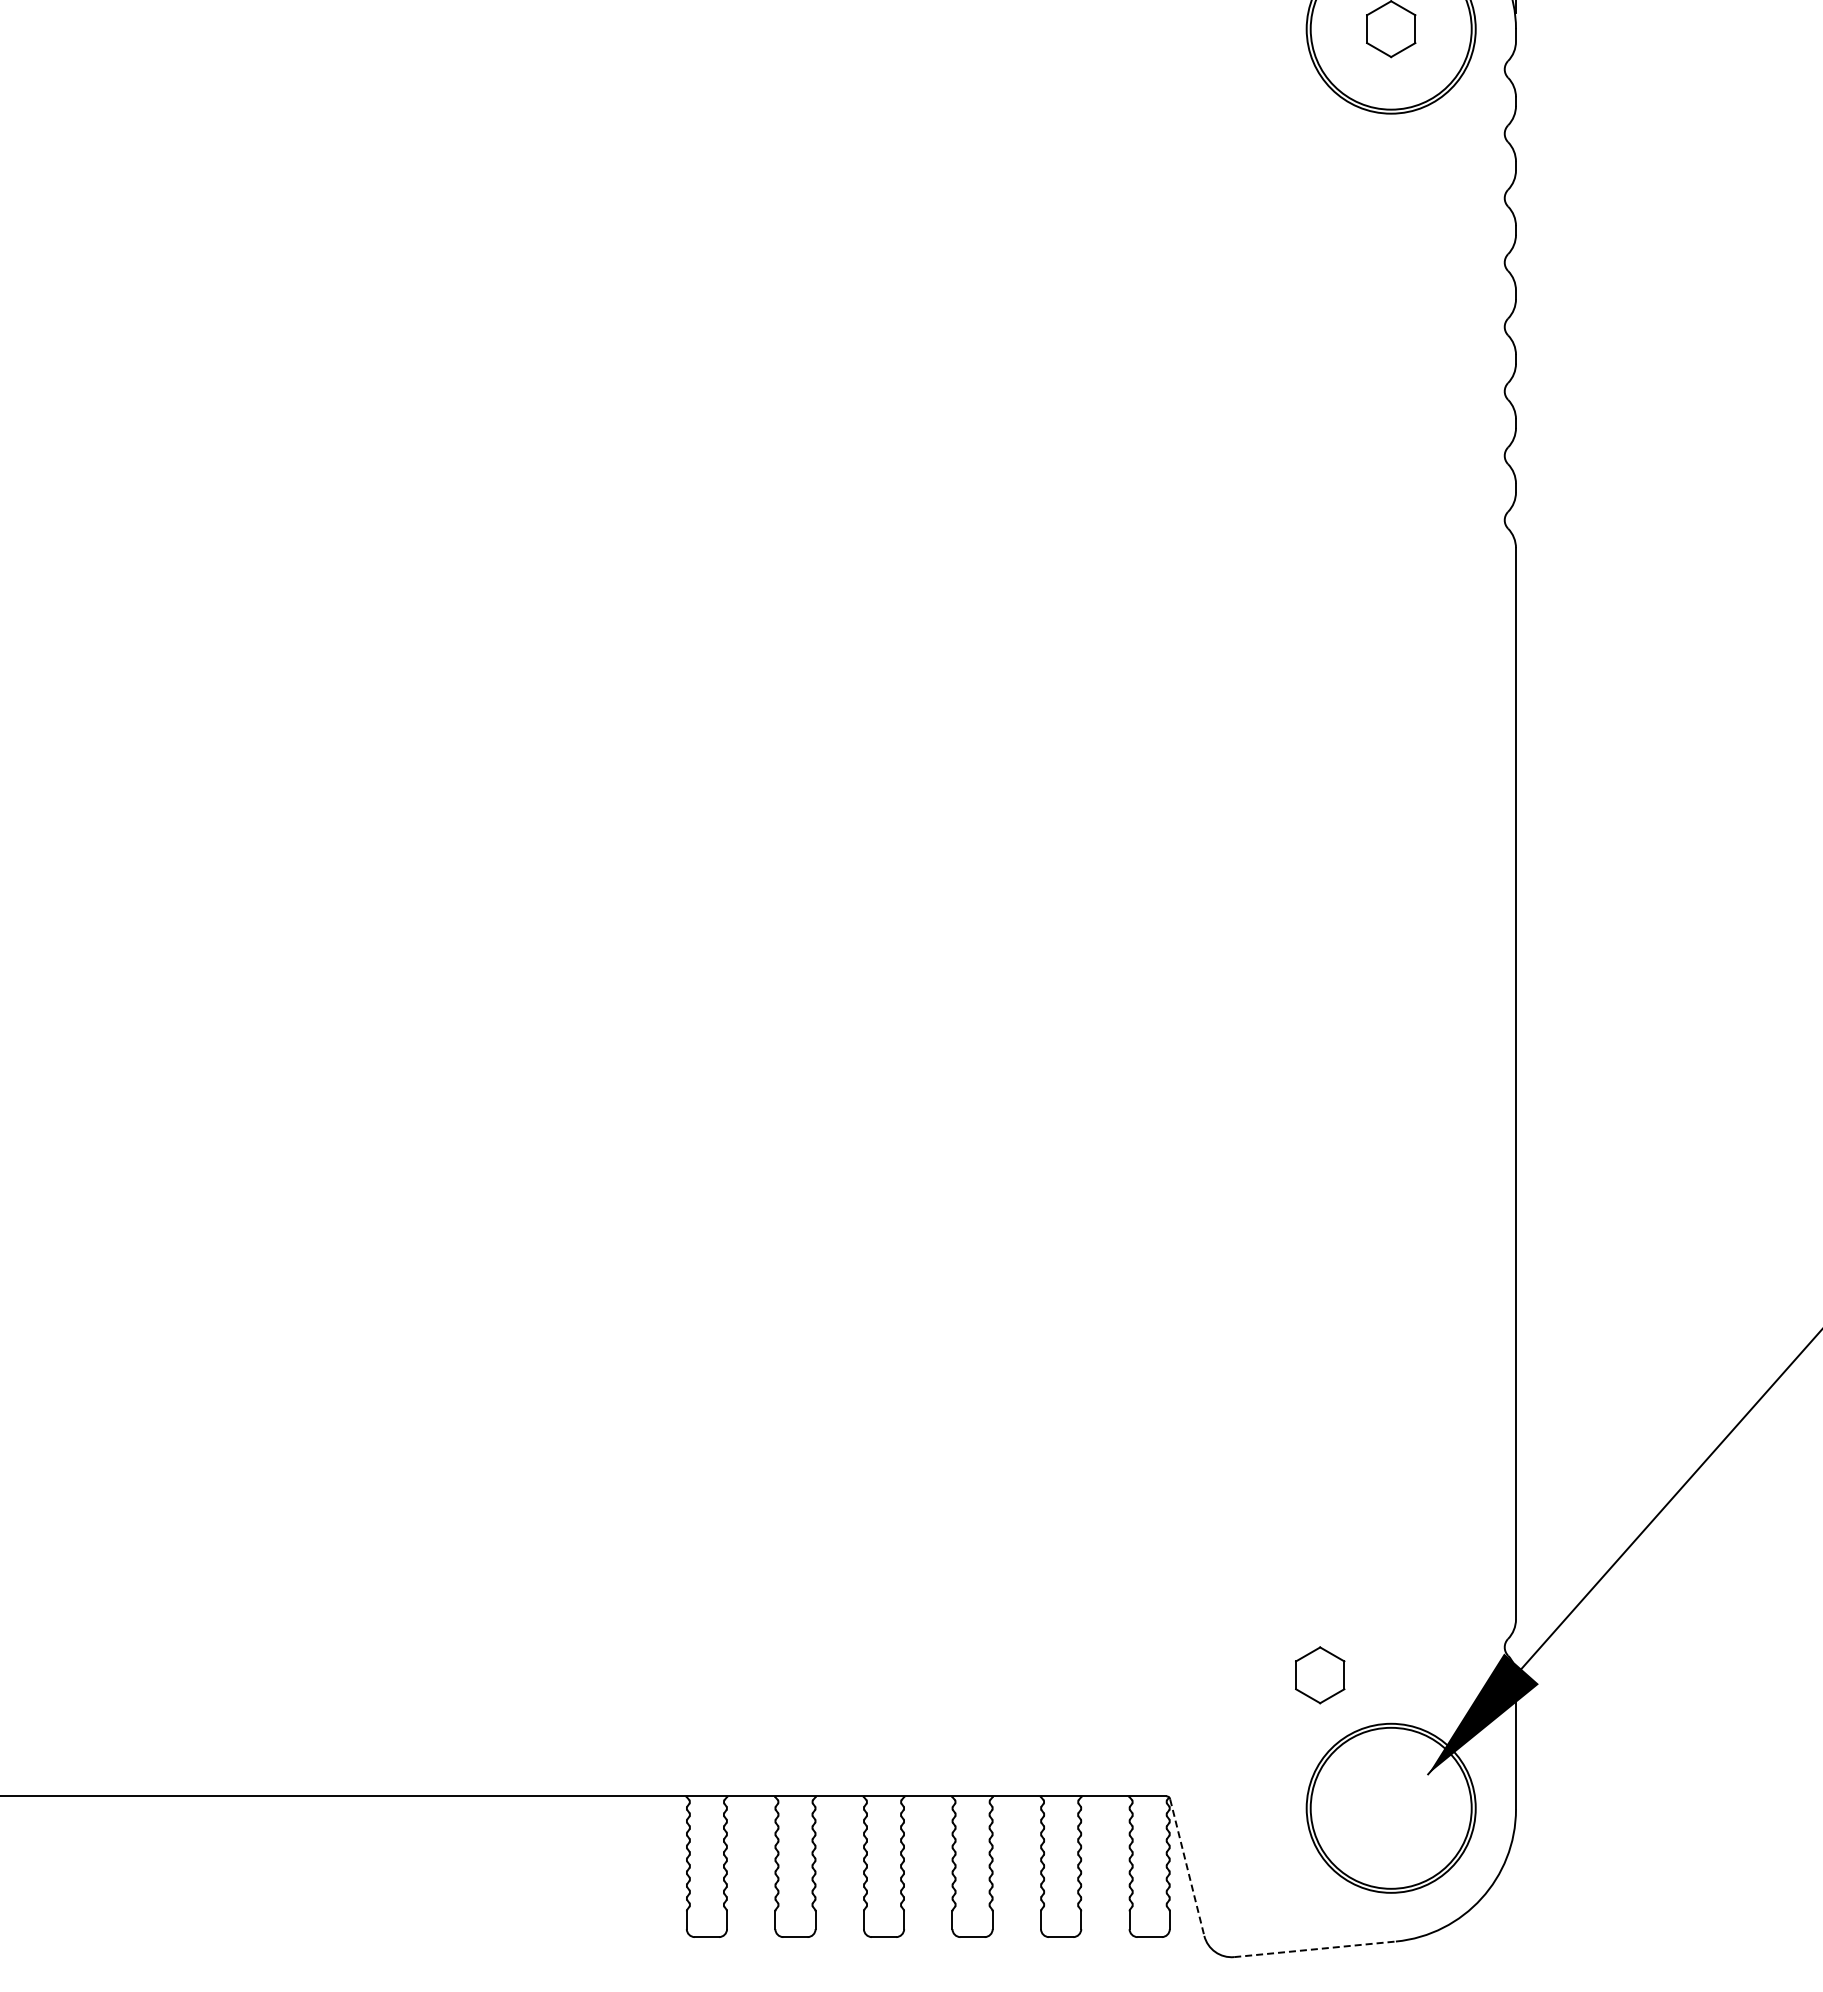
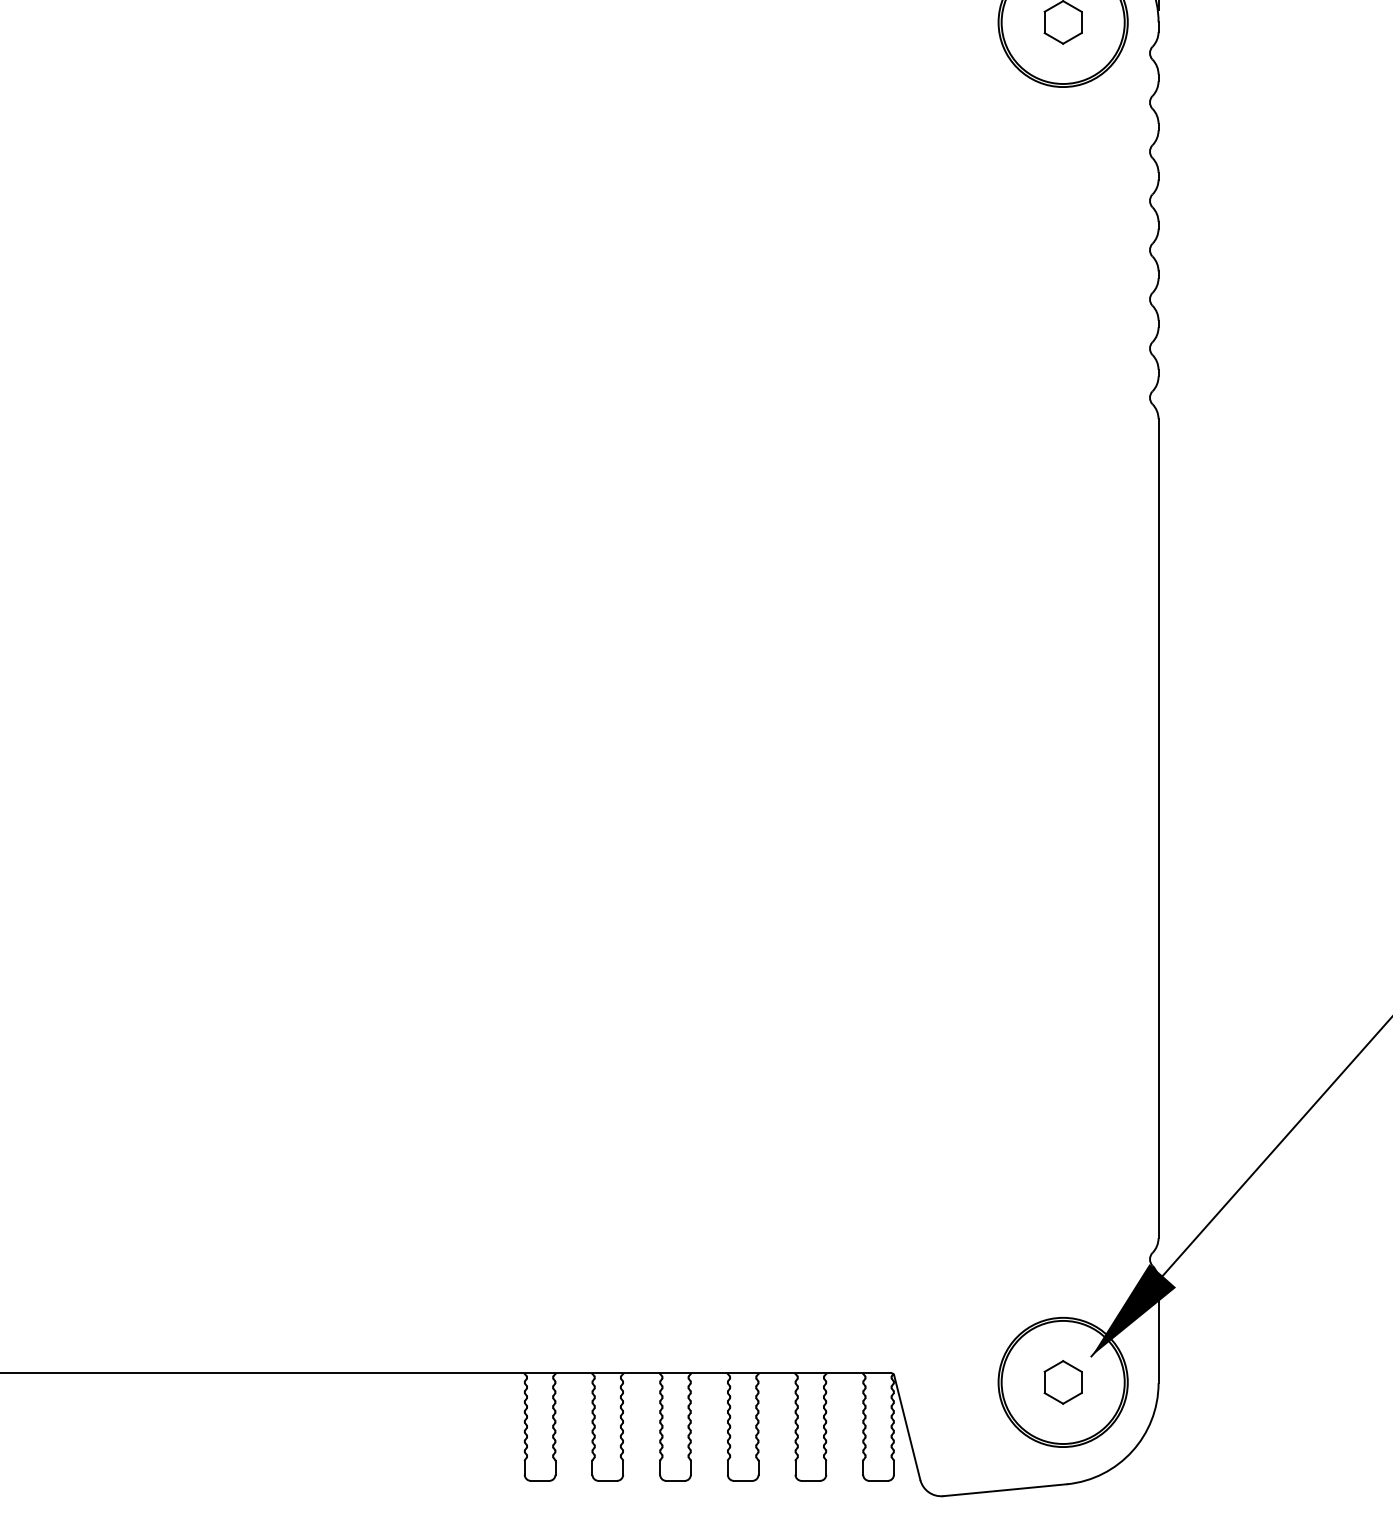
part: (1320, 1675) -> (1063, 1382), moved
line: (1187, 1868) -> (907, 1428), dashed -> solid
line: (1315, 1949) -> (1005, 1490), dashed -> solid

